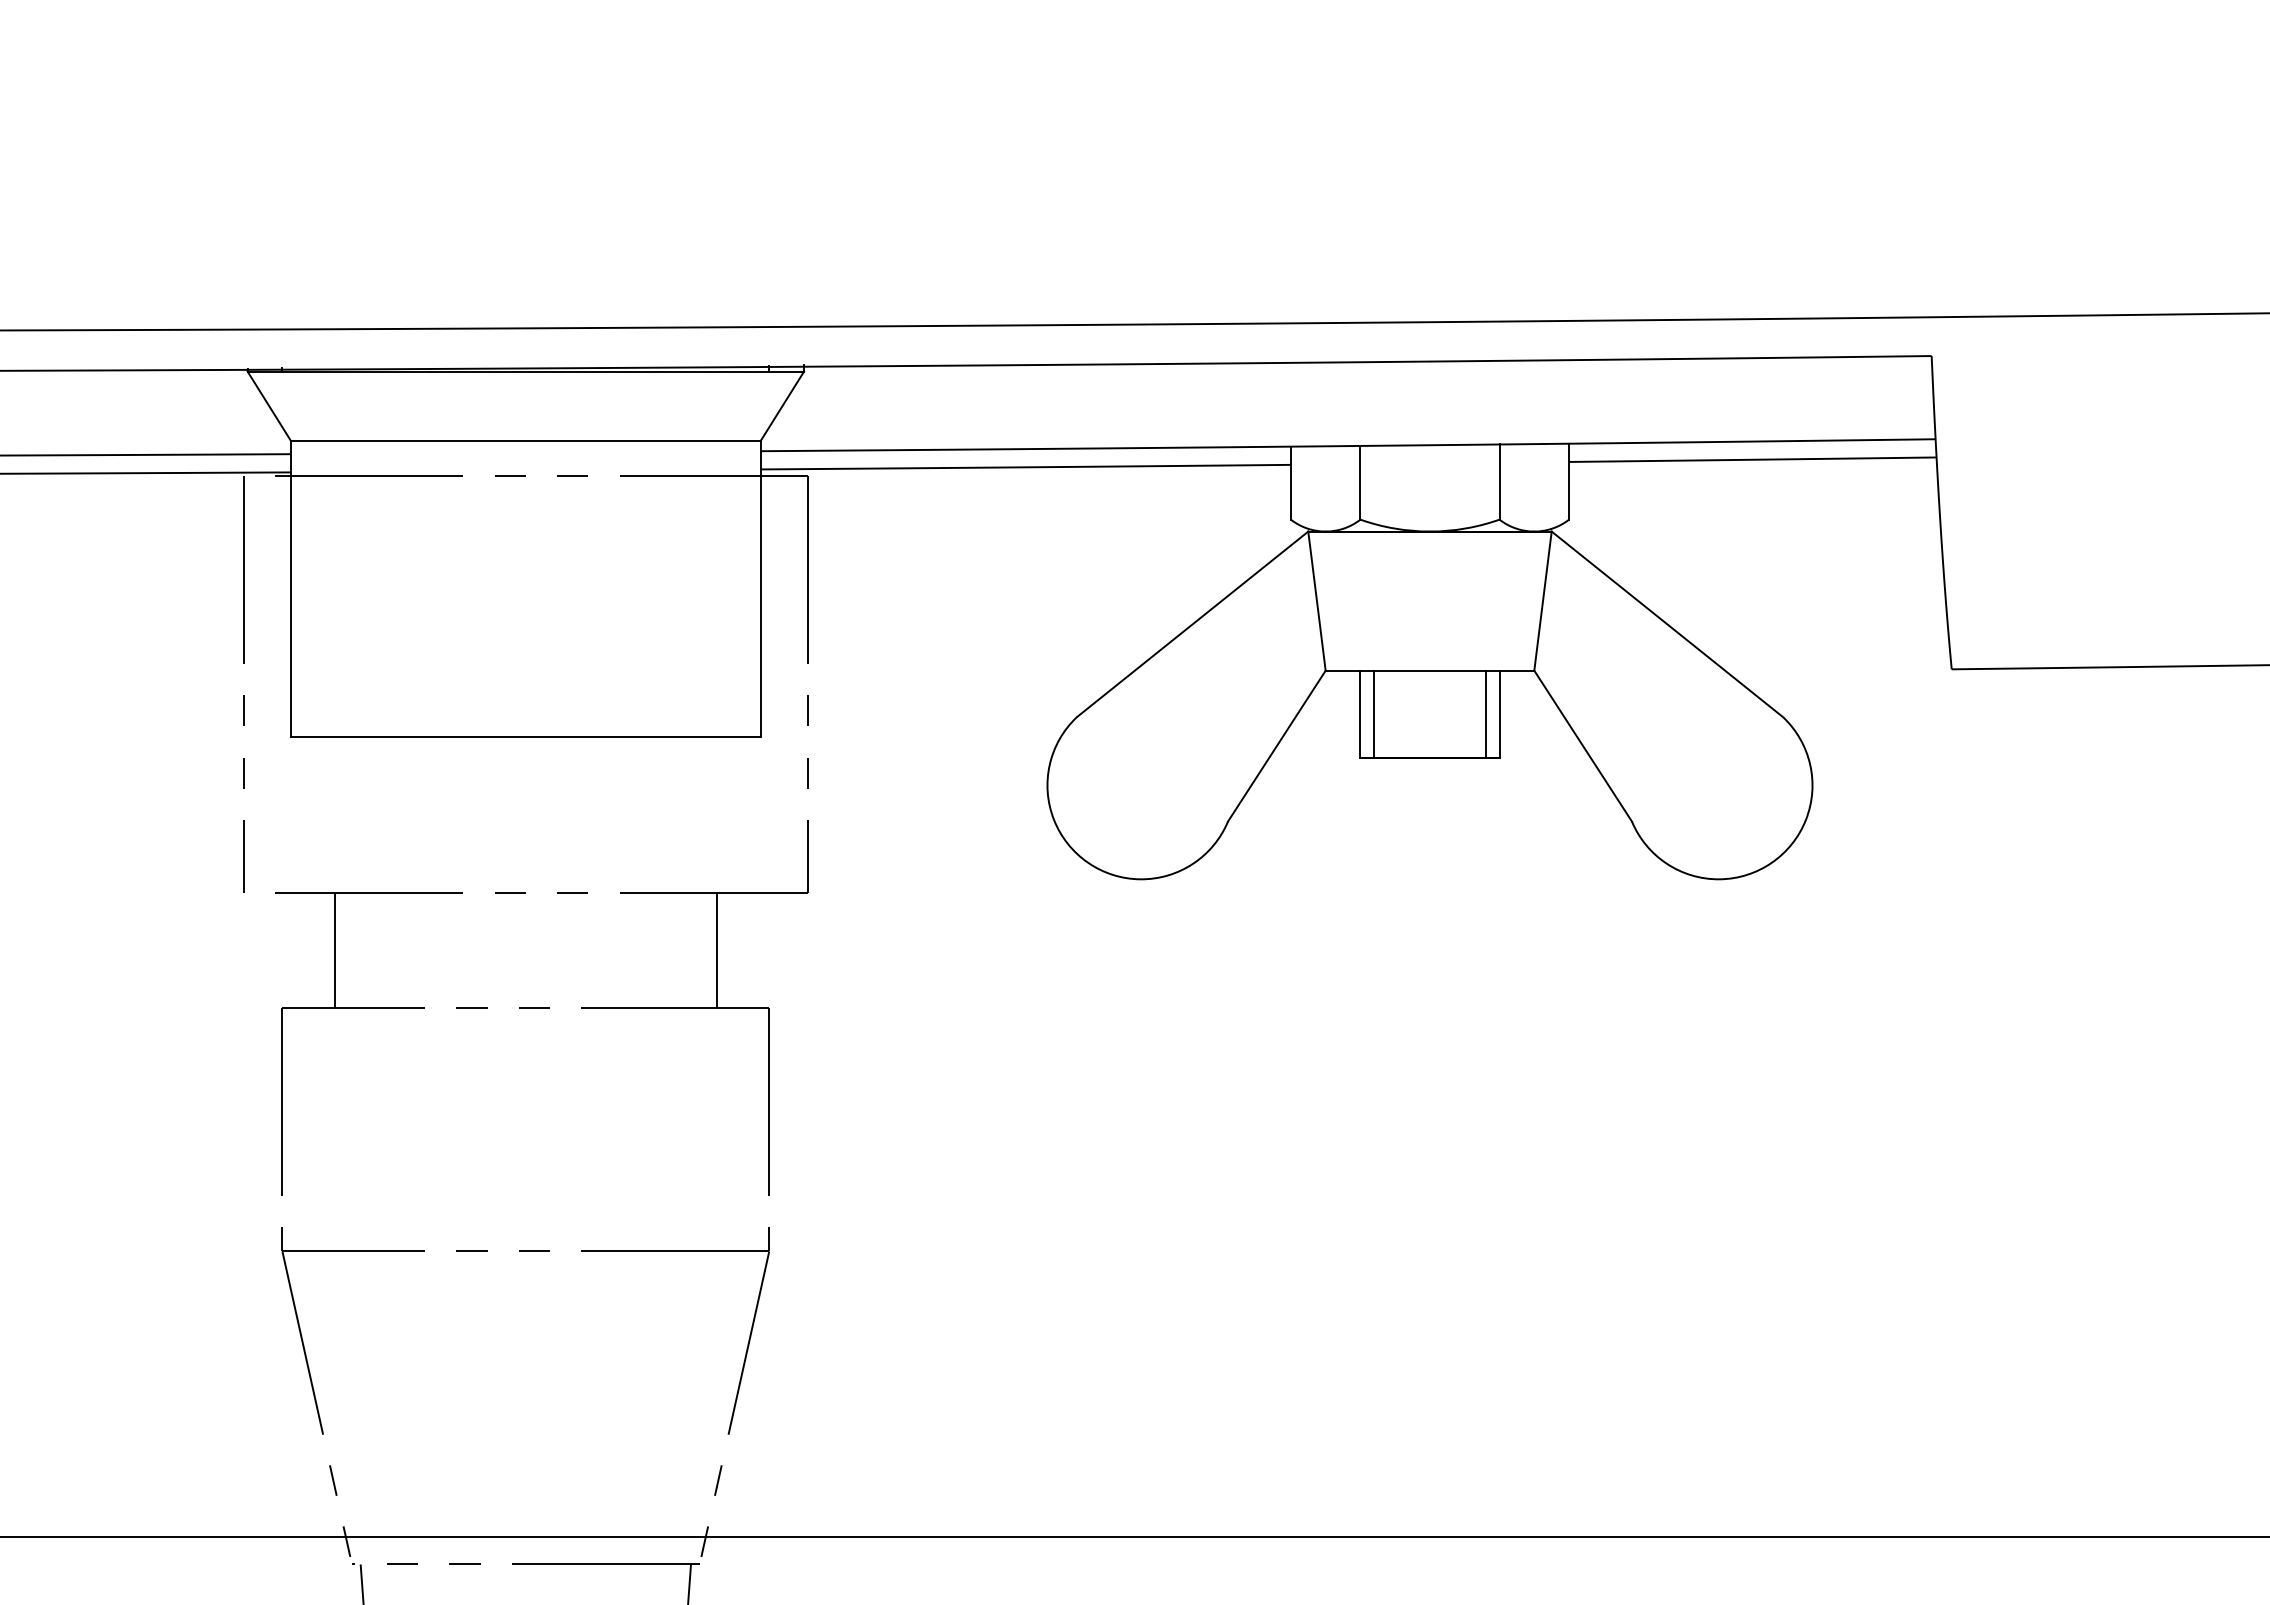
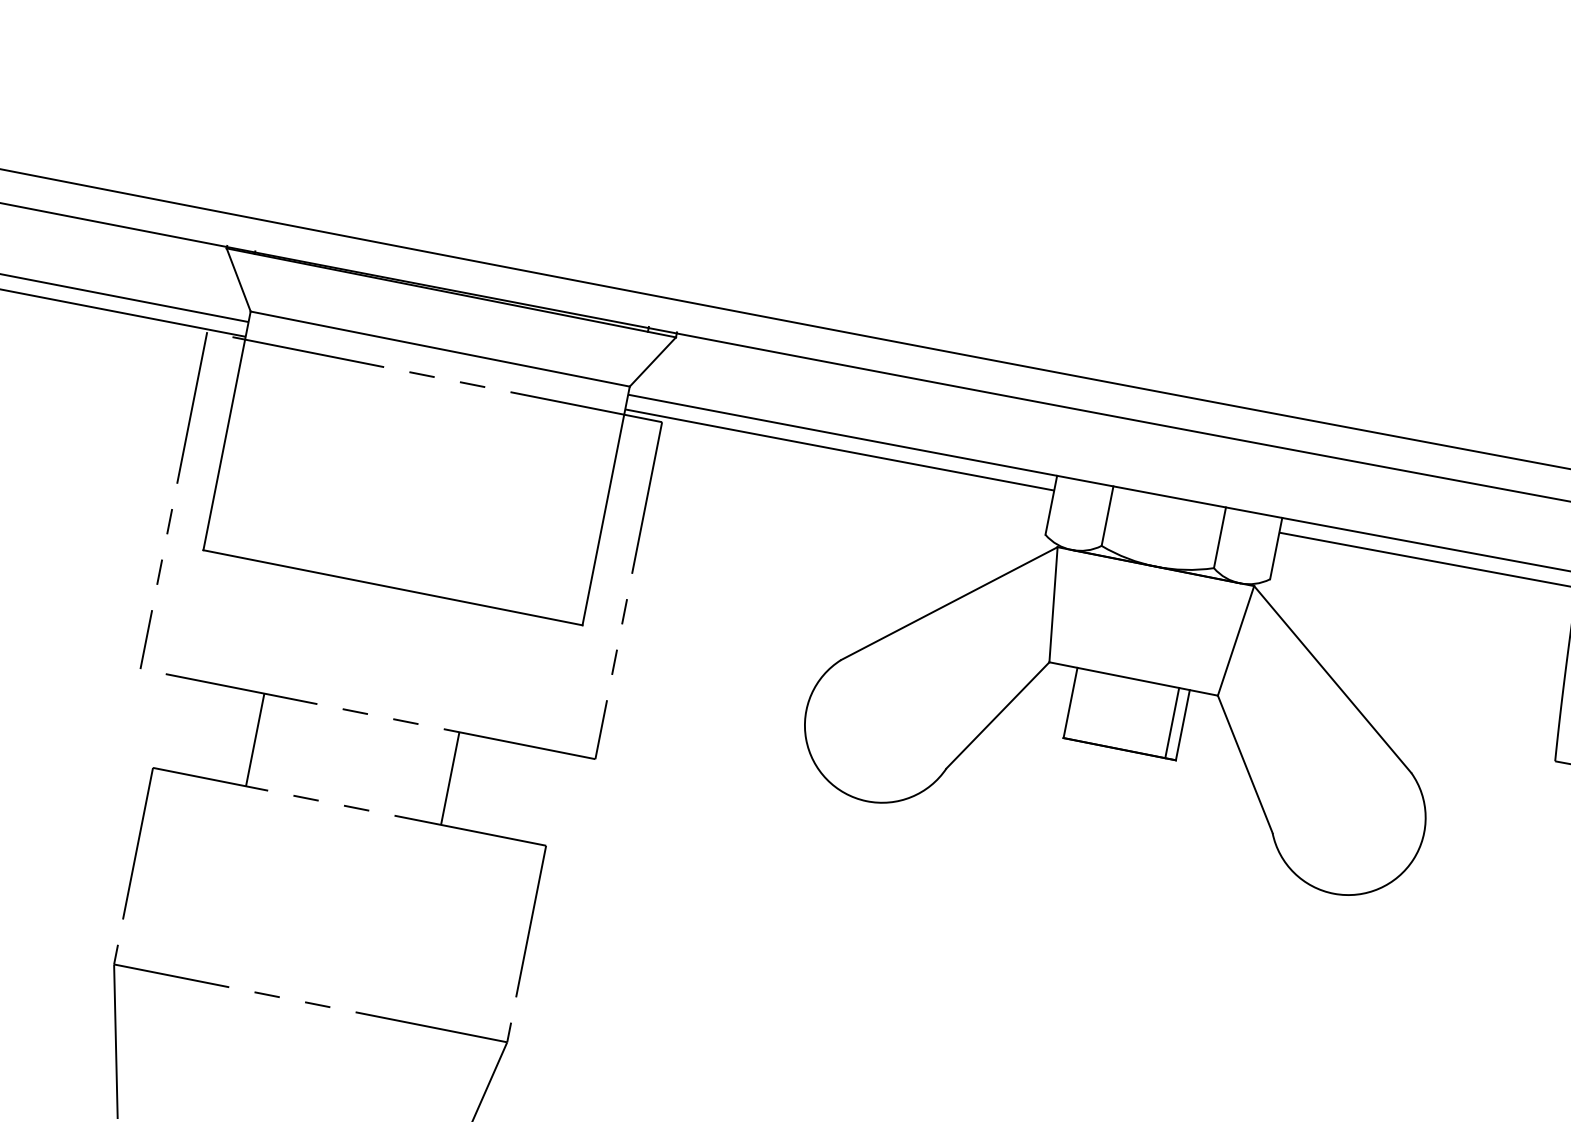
line: (1373, 713) -> (1081, 704), removed
line: (334, 950) -> (255, 739), moved
line: (717, 950) -> (450, 778), moved

